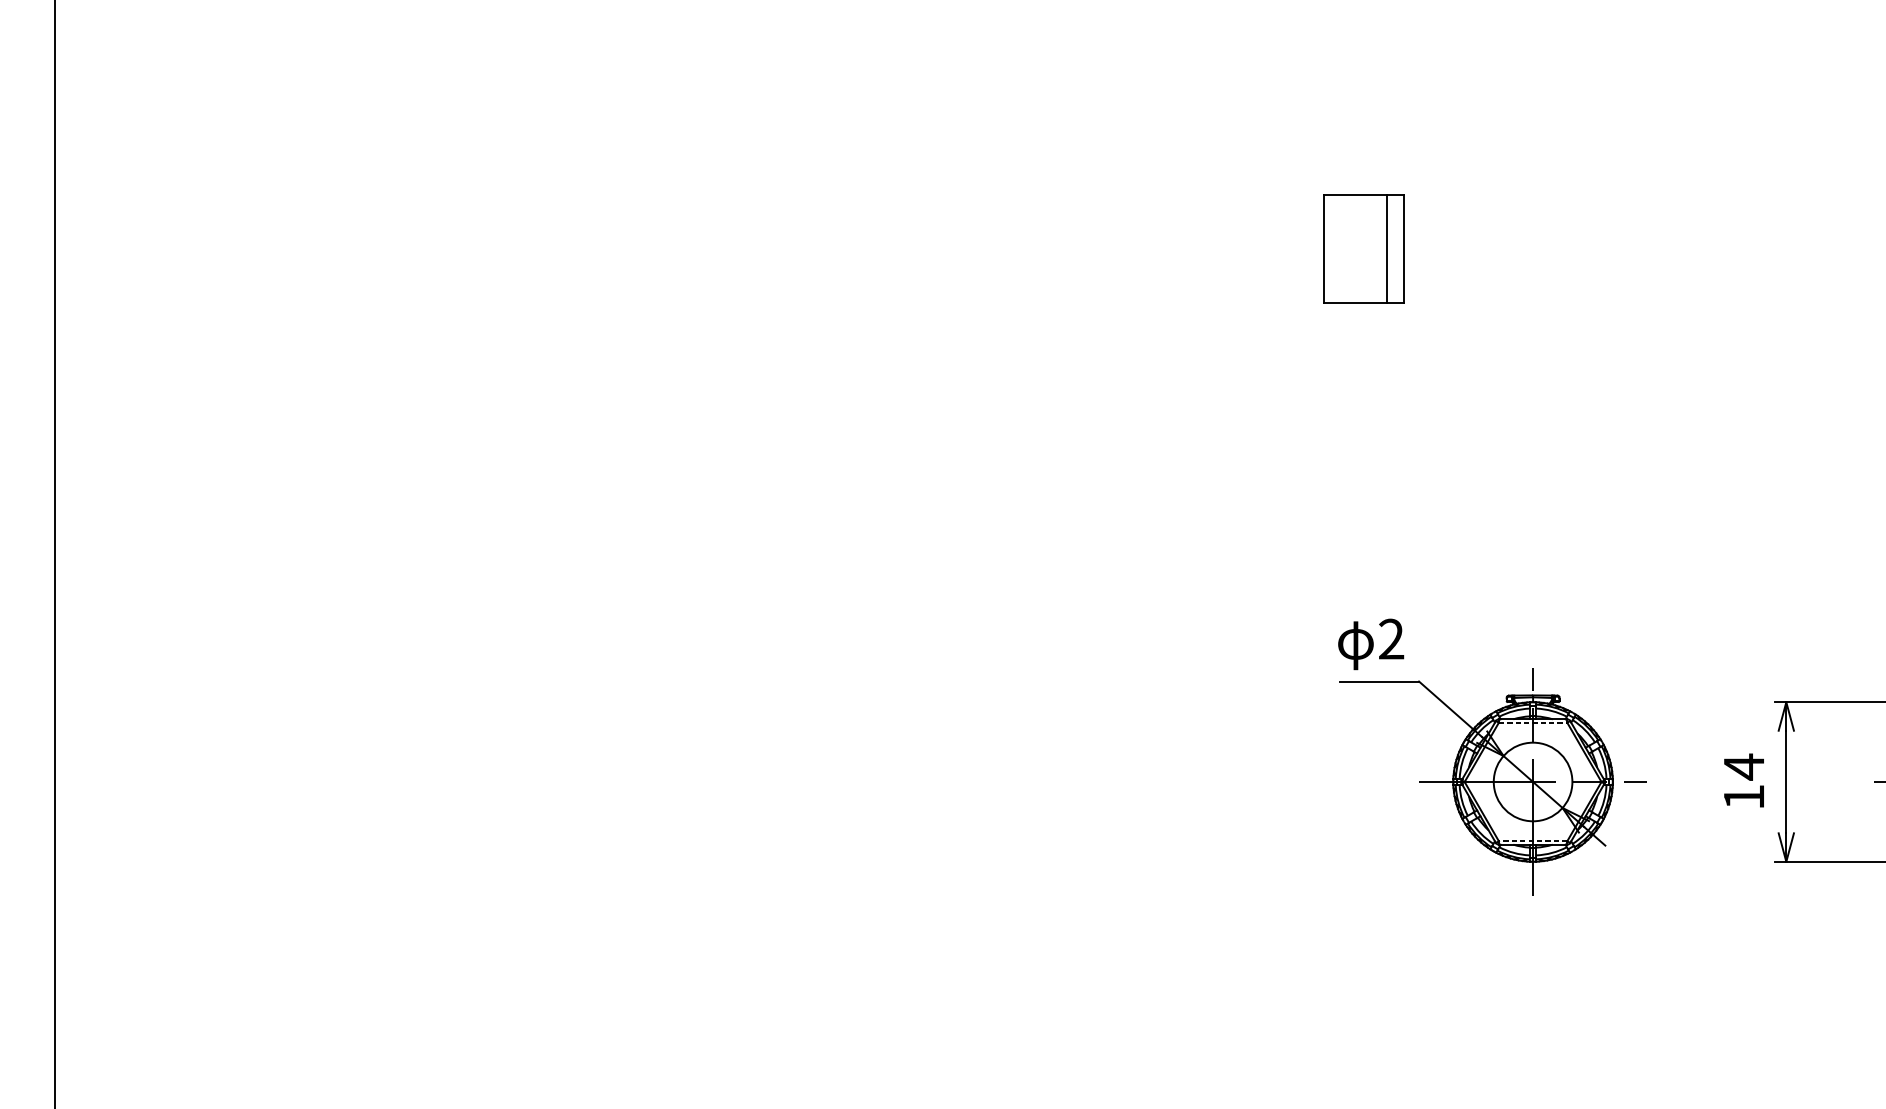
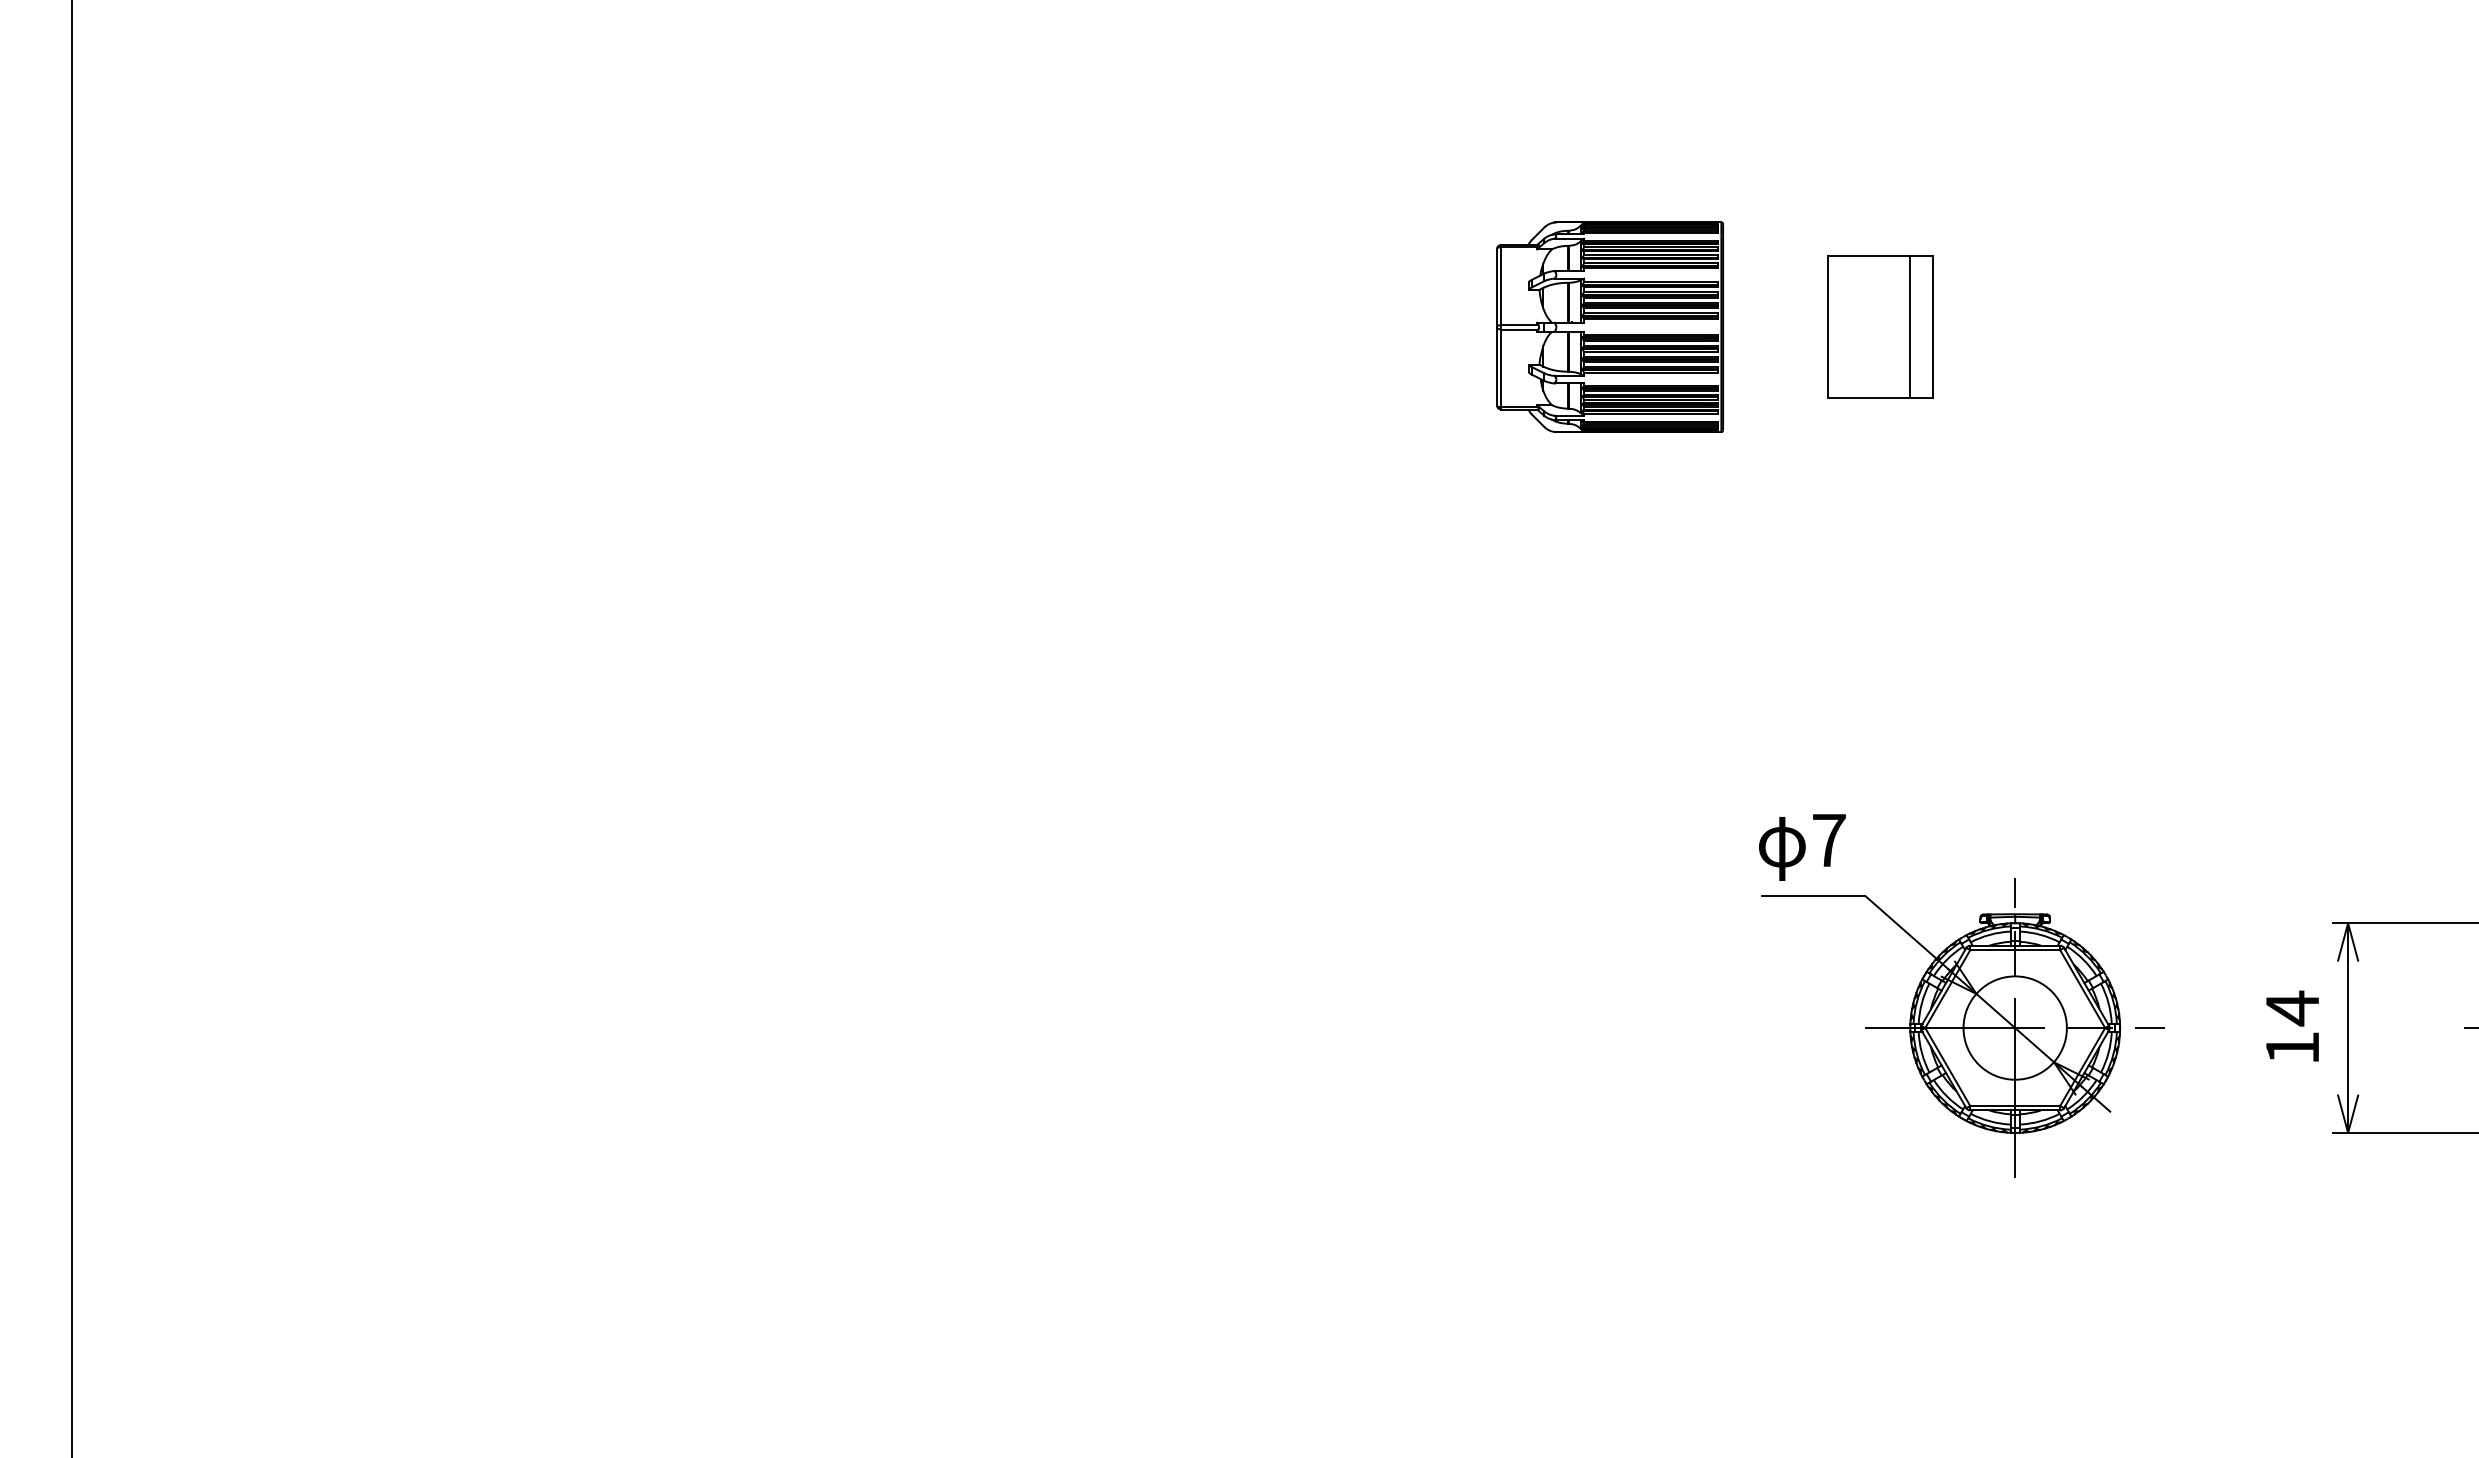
part: (1224, 248) -> (1609, 326), added
part: (1364, 248) -> (1880, 326), moved
text: (1391, 638) -> (1828, 839), 2 -> 7
line: (1533, 722) -> (2015, 950), dashed -> solid
line: (1533, 840) -> (2015, 1105), dashed -> solid

